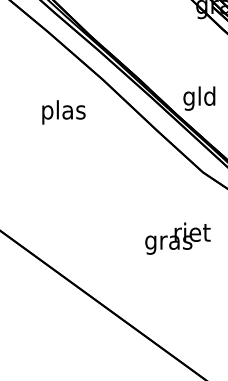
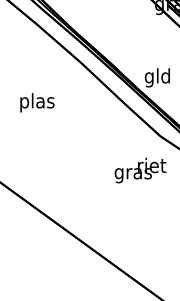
text: (64, 112) -> (37, 102), moved
text: (177, 238) -> (140, 170), moved

